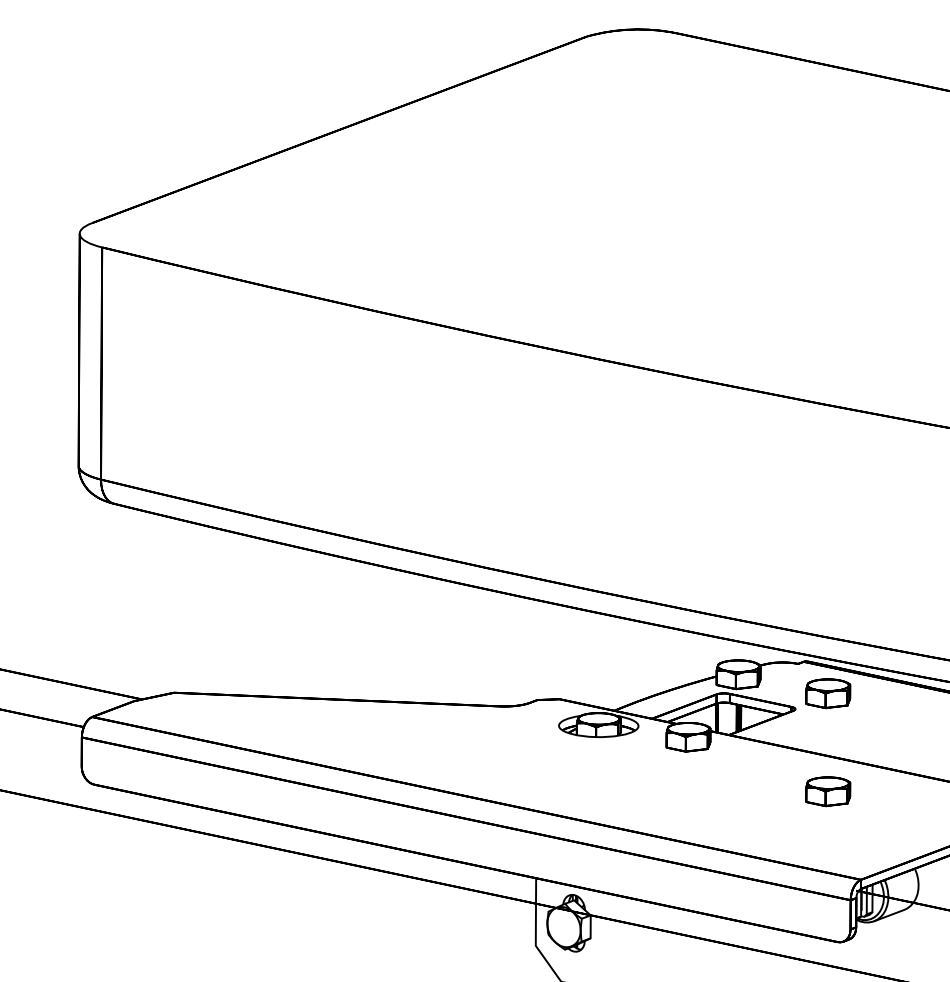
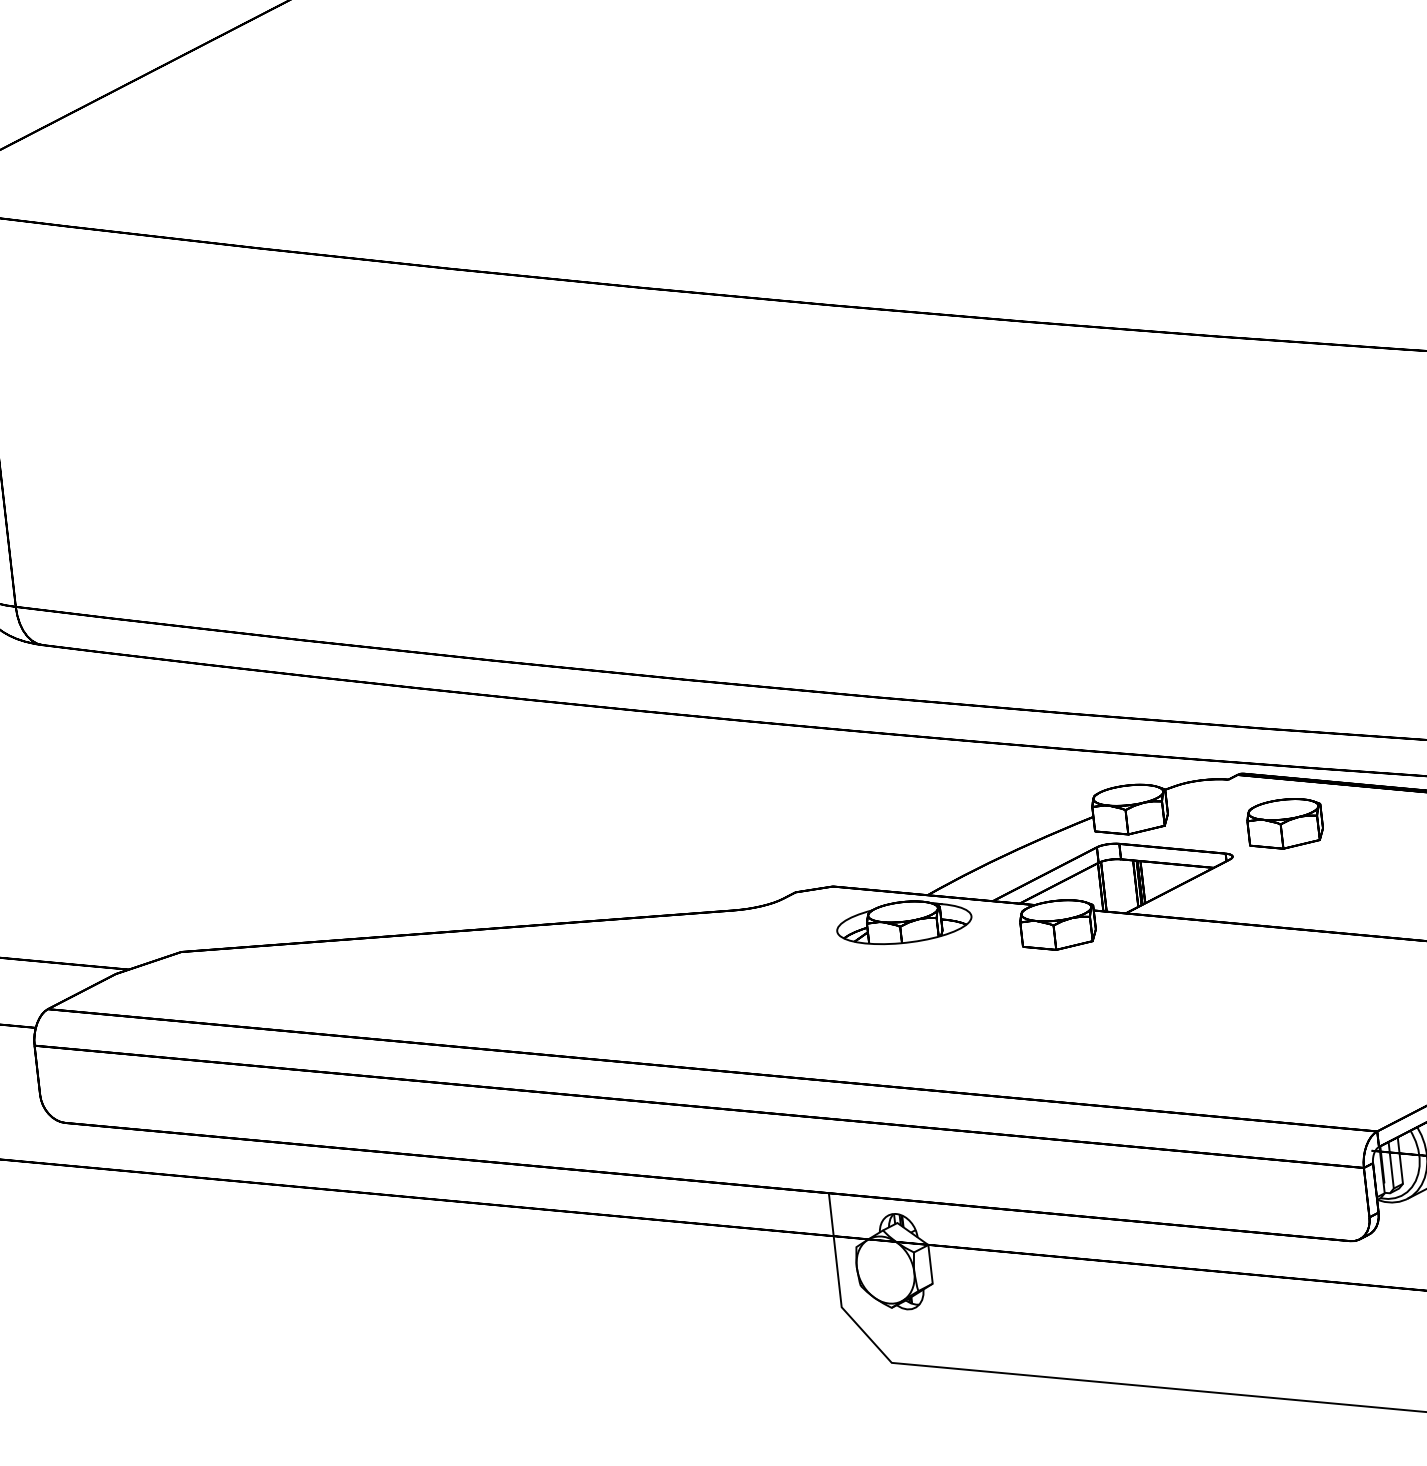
part: (828, 791) -> (1304, 988), removed

